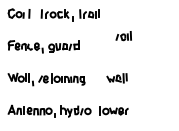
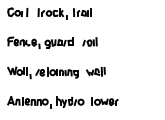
part: (123, 35) -> (89, 41), moved
part: (116, 78) -> (95, 71), moved

